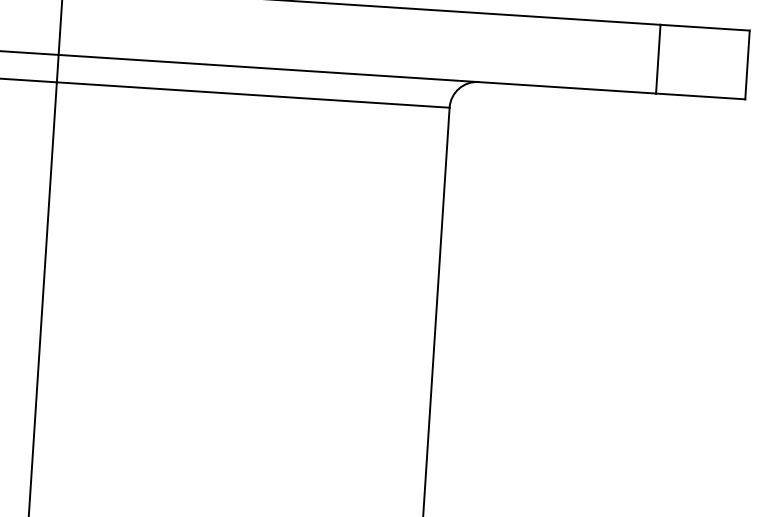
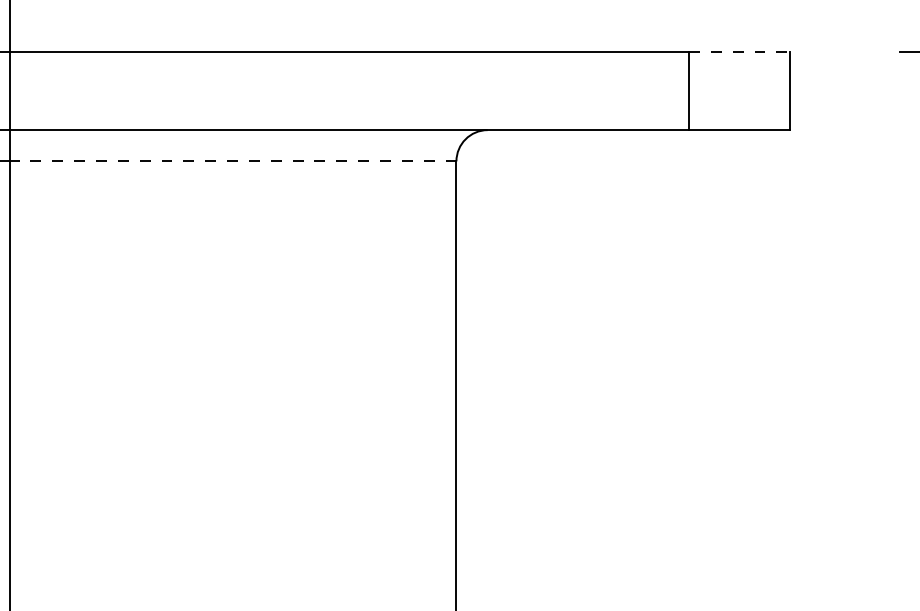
line: (704, 28) -> (739, 52), solid -> dashed
line: (252, 95) -> (232, 161), solid -> dashed

